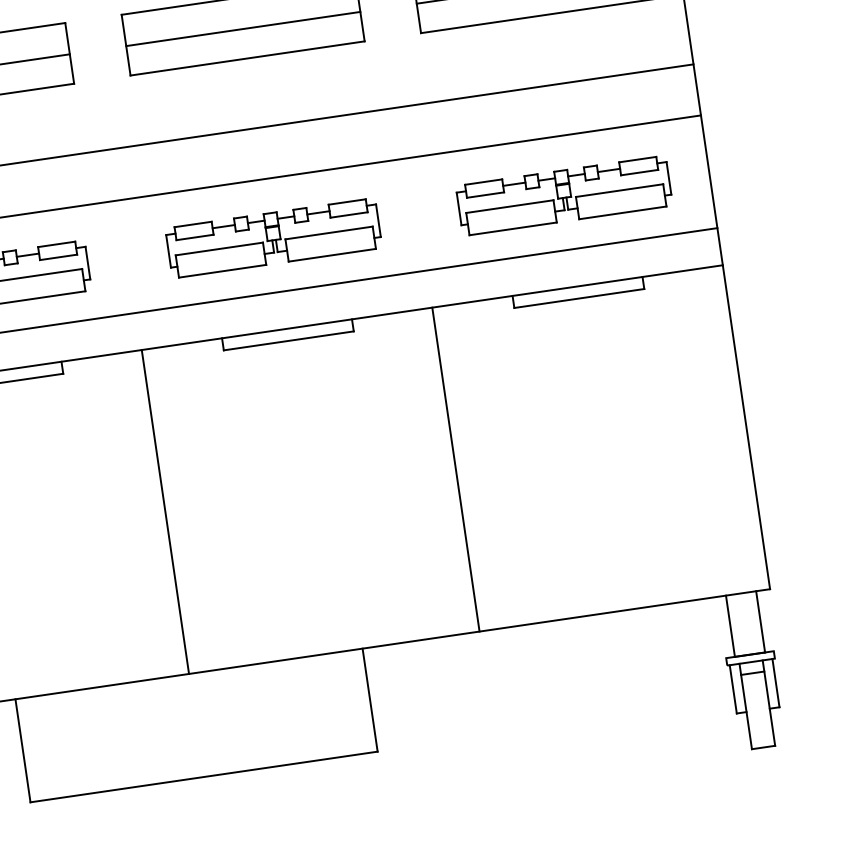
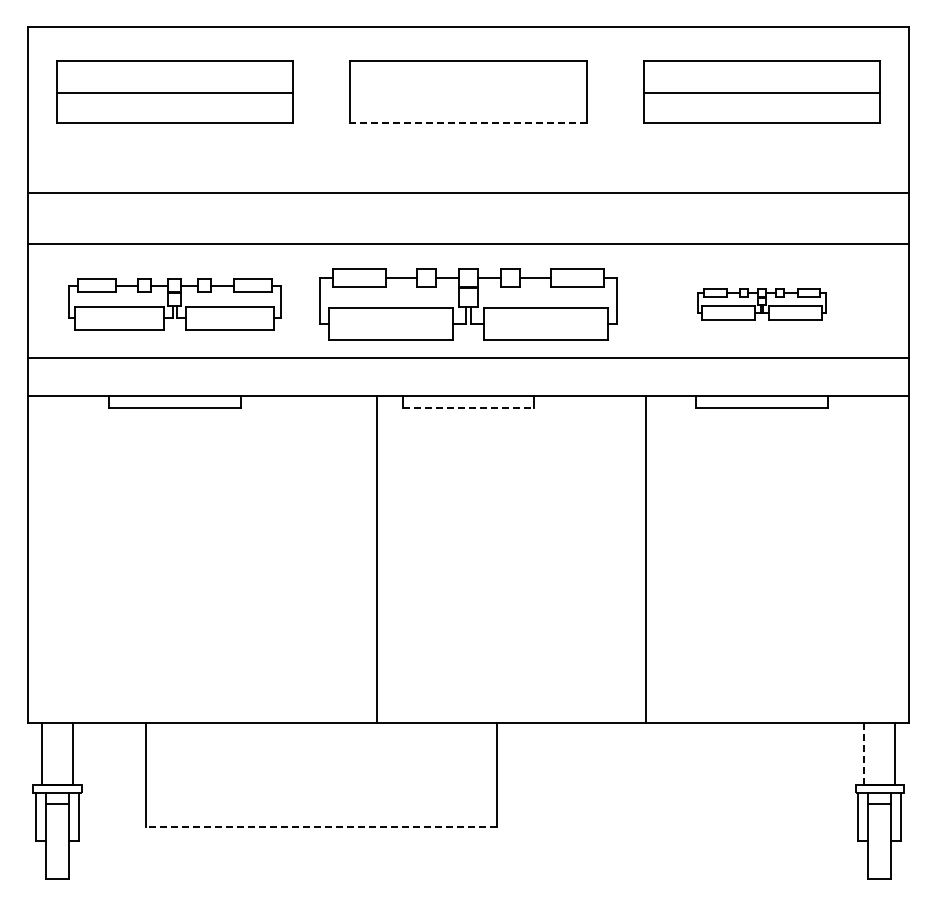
line: (243, 28) -> (468, 92), removed
line: (247, 58) -> (468, 122), solid -> dashed
part: (563, 196) -> (761, 304), size x0.6
part: (273, 238) -> (468, 304), size x1.4
line: (288, 340) -> (468, 407), solid -> dashed
line: (456, 469) -> (646, 559), moved
line: (165, 512) -> (376, 559), moved
line: (730, 626) -> (864, 754), solid -> dashed
line: (203, 777) -> (321, 827), solid -> dashed

